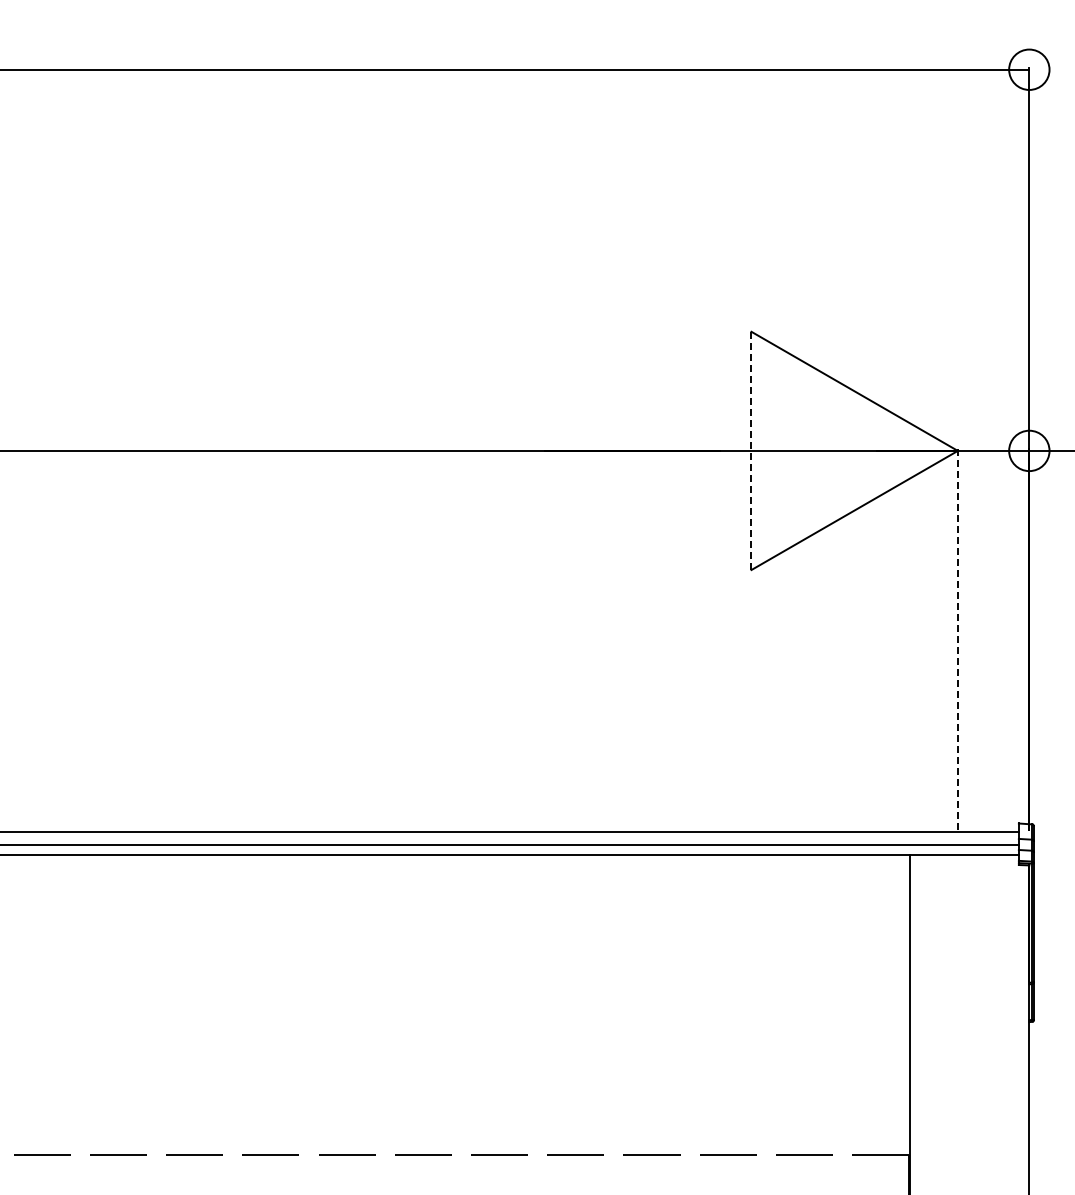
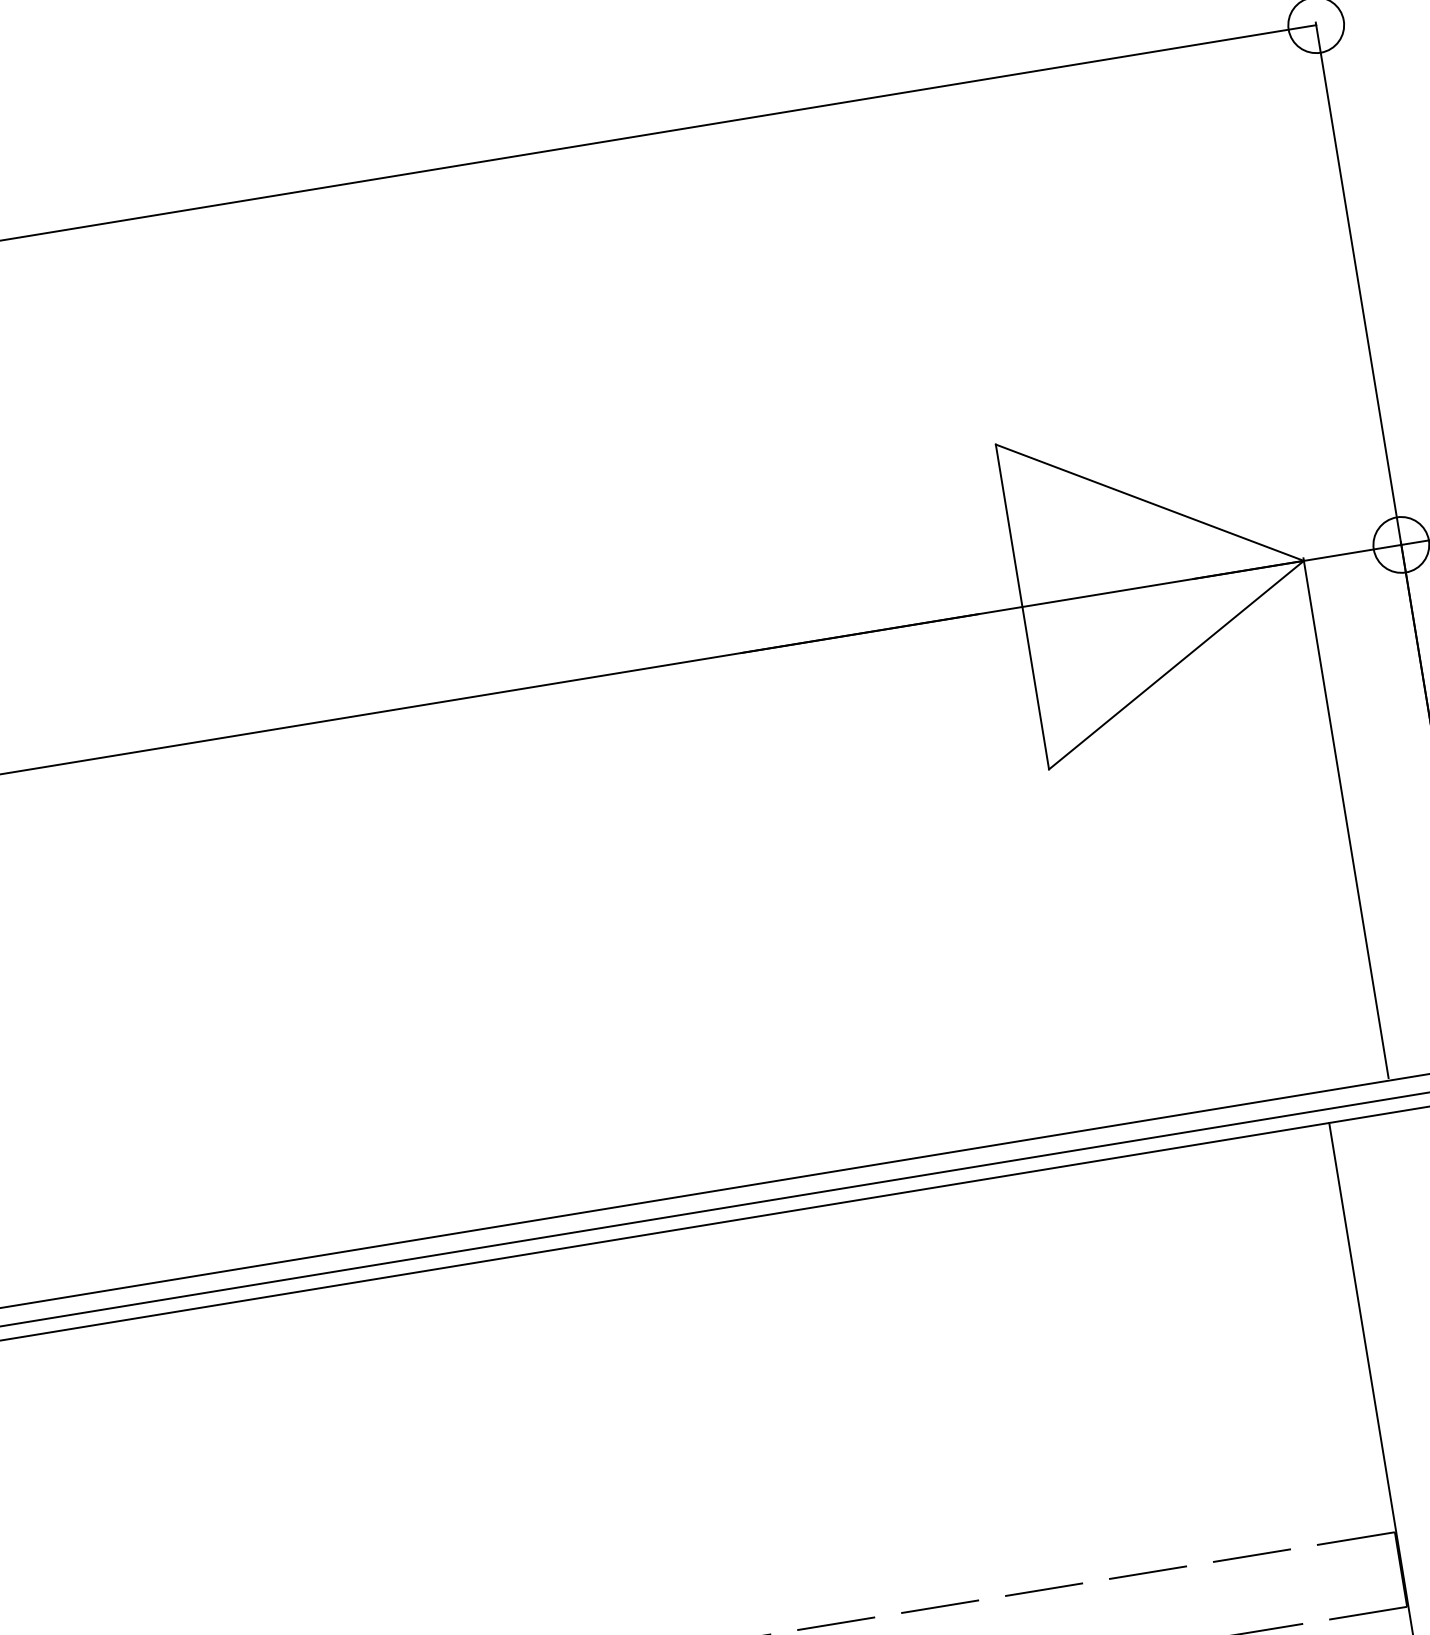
line: (751, 451) -> (1022, 607), dashed -> solid
line: (957, 639) -> (1345, 818), dashed -> solid

